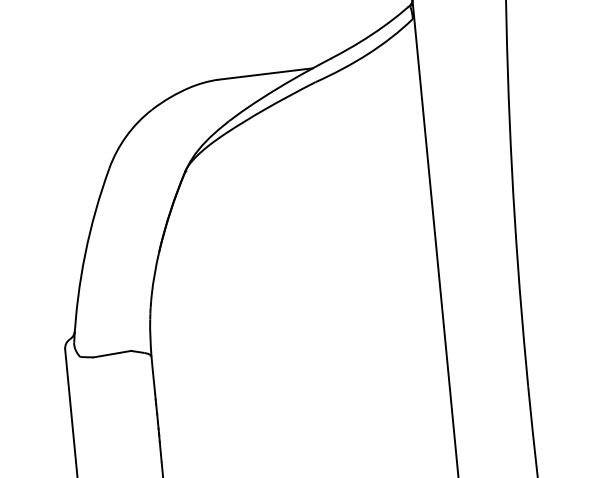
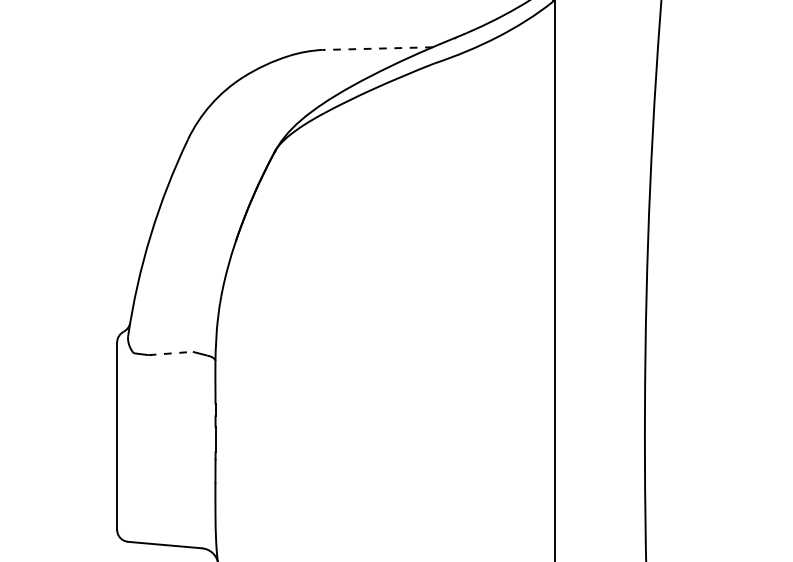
line: (265, 73) -> (377, 48), solid -> dashed
line: (113, 354) -> (171, 353), solid -> dashed

